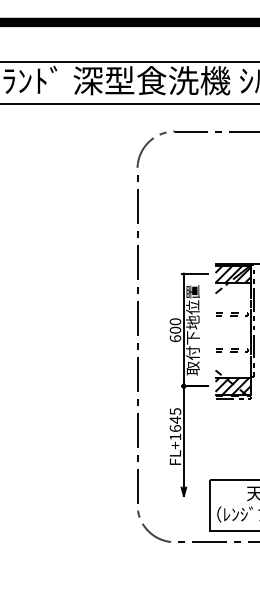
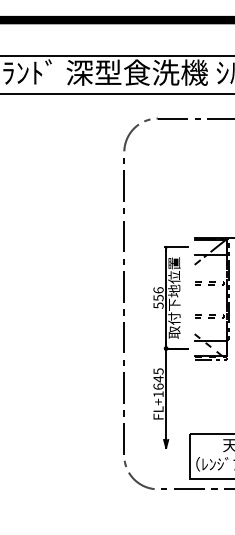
hatch: (233, 273) -> (210, 246), removed
text: (175, 330) -> (158, 298), 600 -> 556
hatch: (233, 385) -> (210, 347), removed

